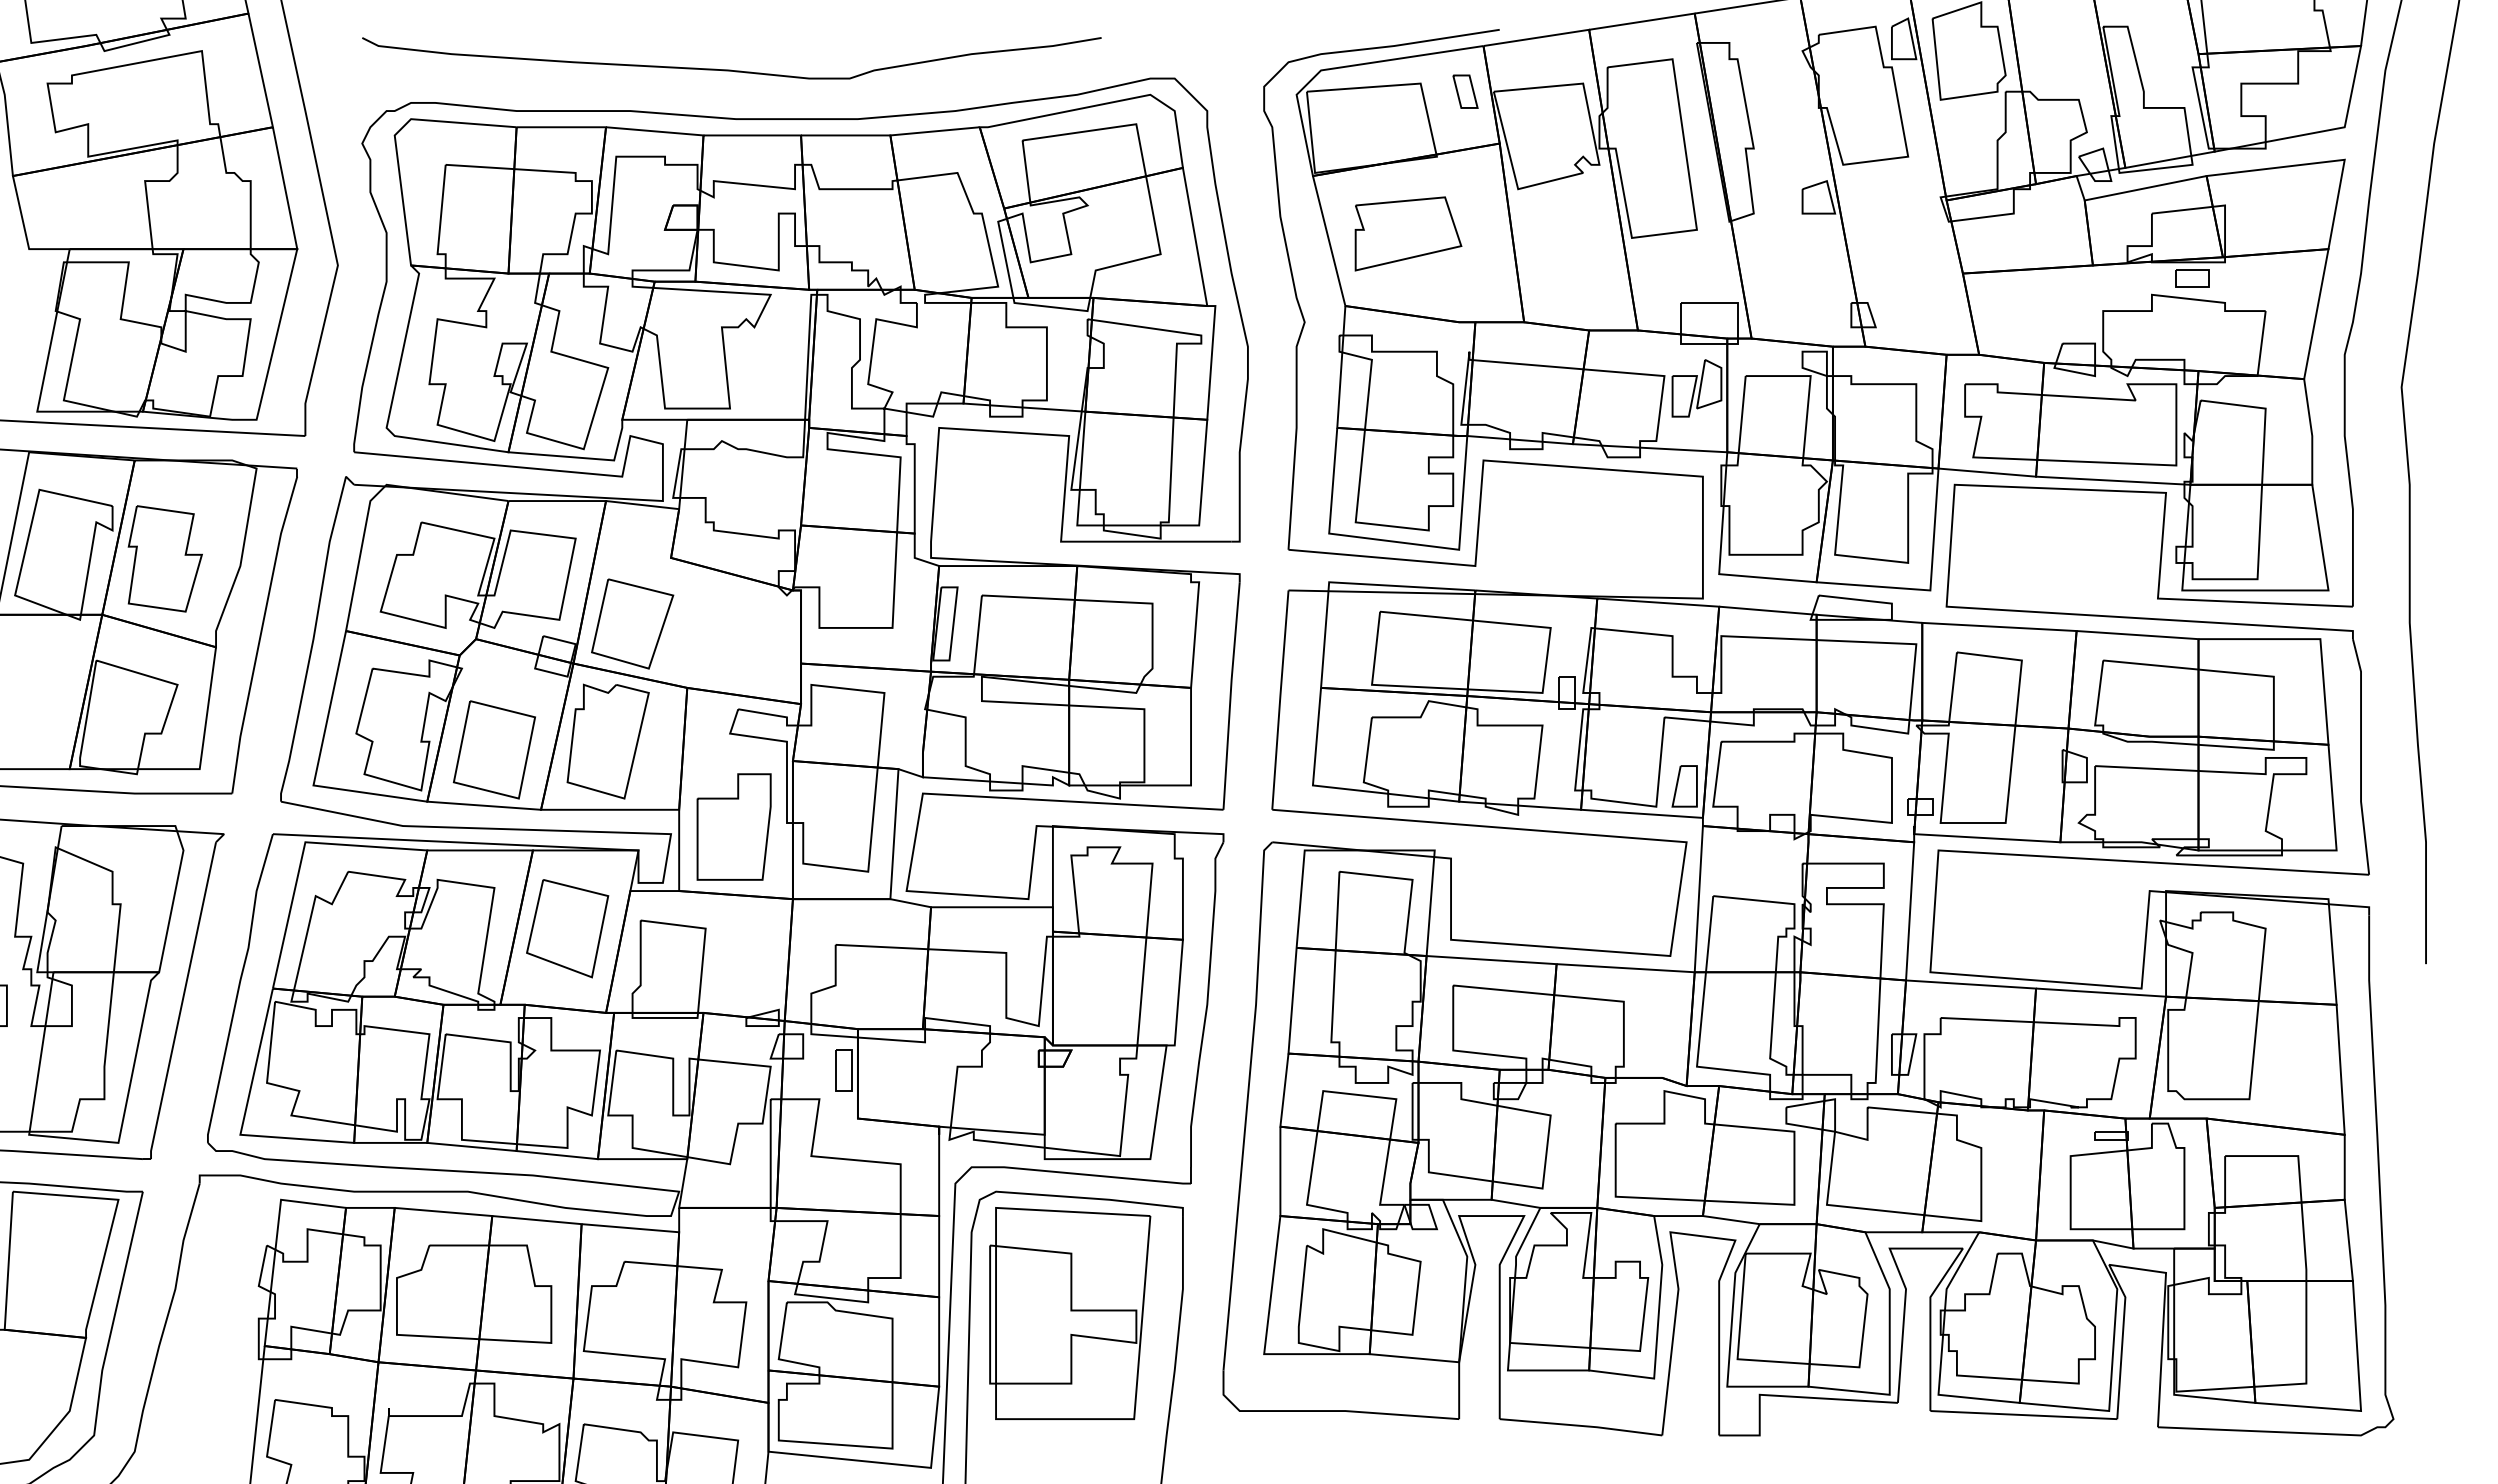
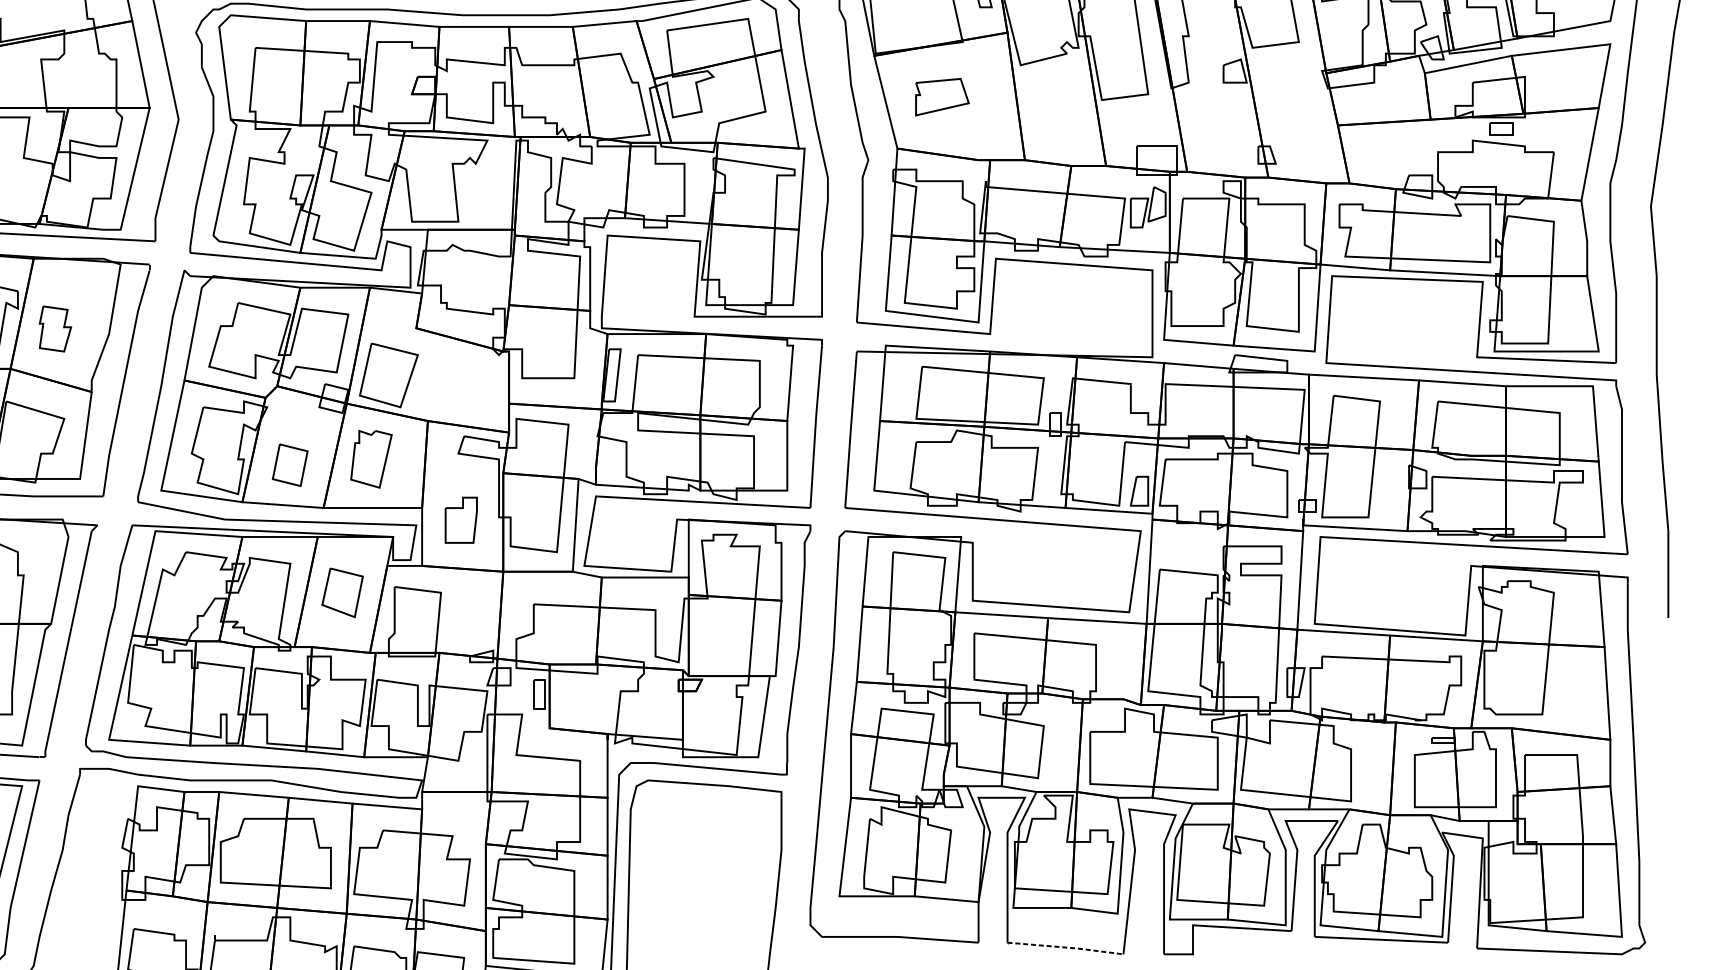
part: (1408, 233) -> (942, 96), size x0.7
part: (164, 558) -> (54, 328), size x0.6
part: (607, 741) -> (371, 459), size x0.7
part: (493, 749) -> (289, 464), size x0.6
part: (733, 826) -> (460, 519), size x0.6
part: (567, 928) -> (342, 592), size x0.7
part: (1070, 1313) -> (701, 867), removed
line: (1581, 1425) -> (1065, 947), solid -> dashed

